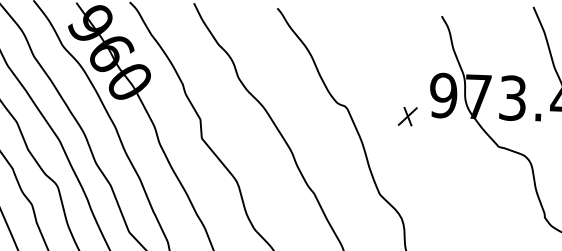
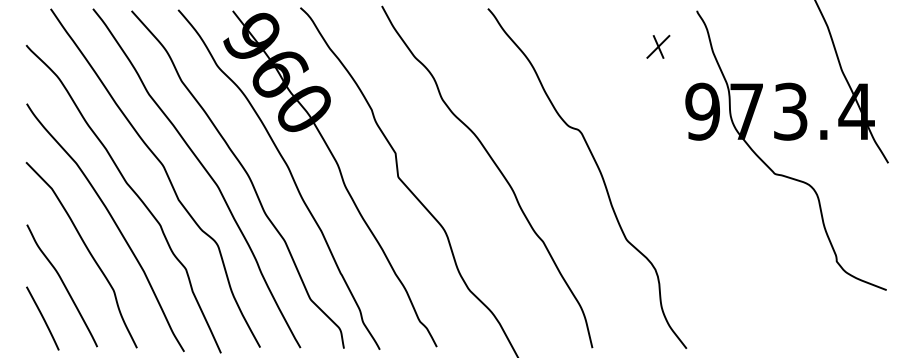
part: (407, 116) -> (658, 46), moved

